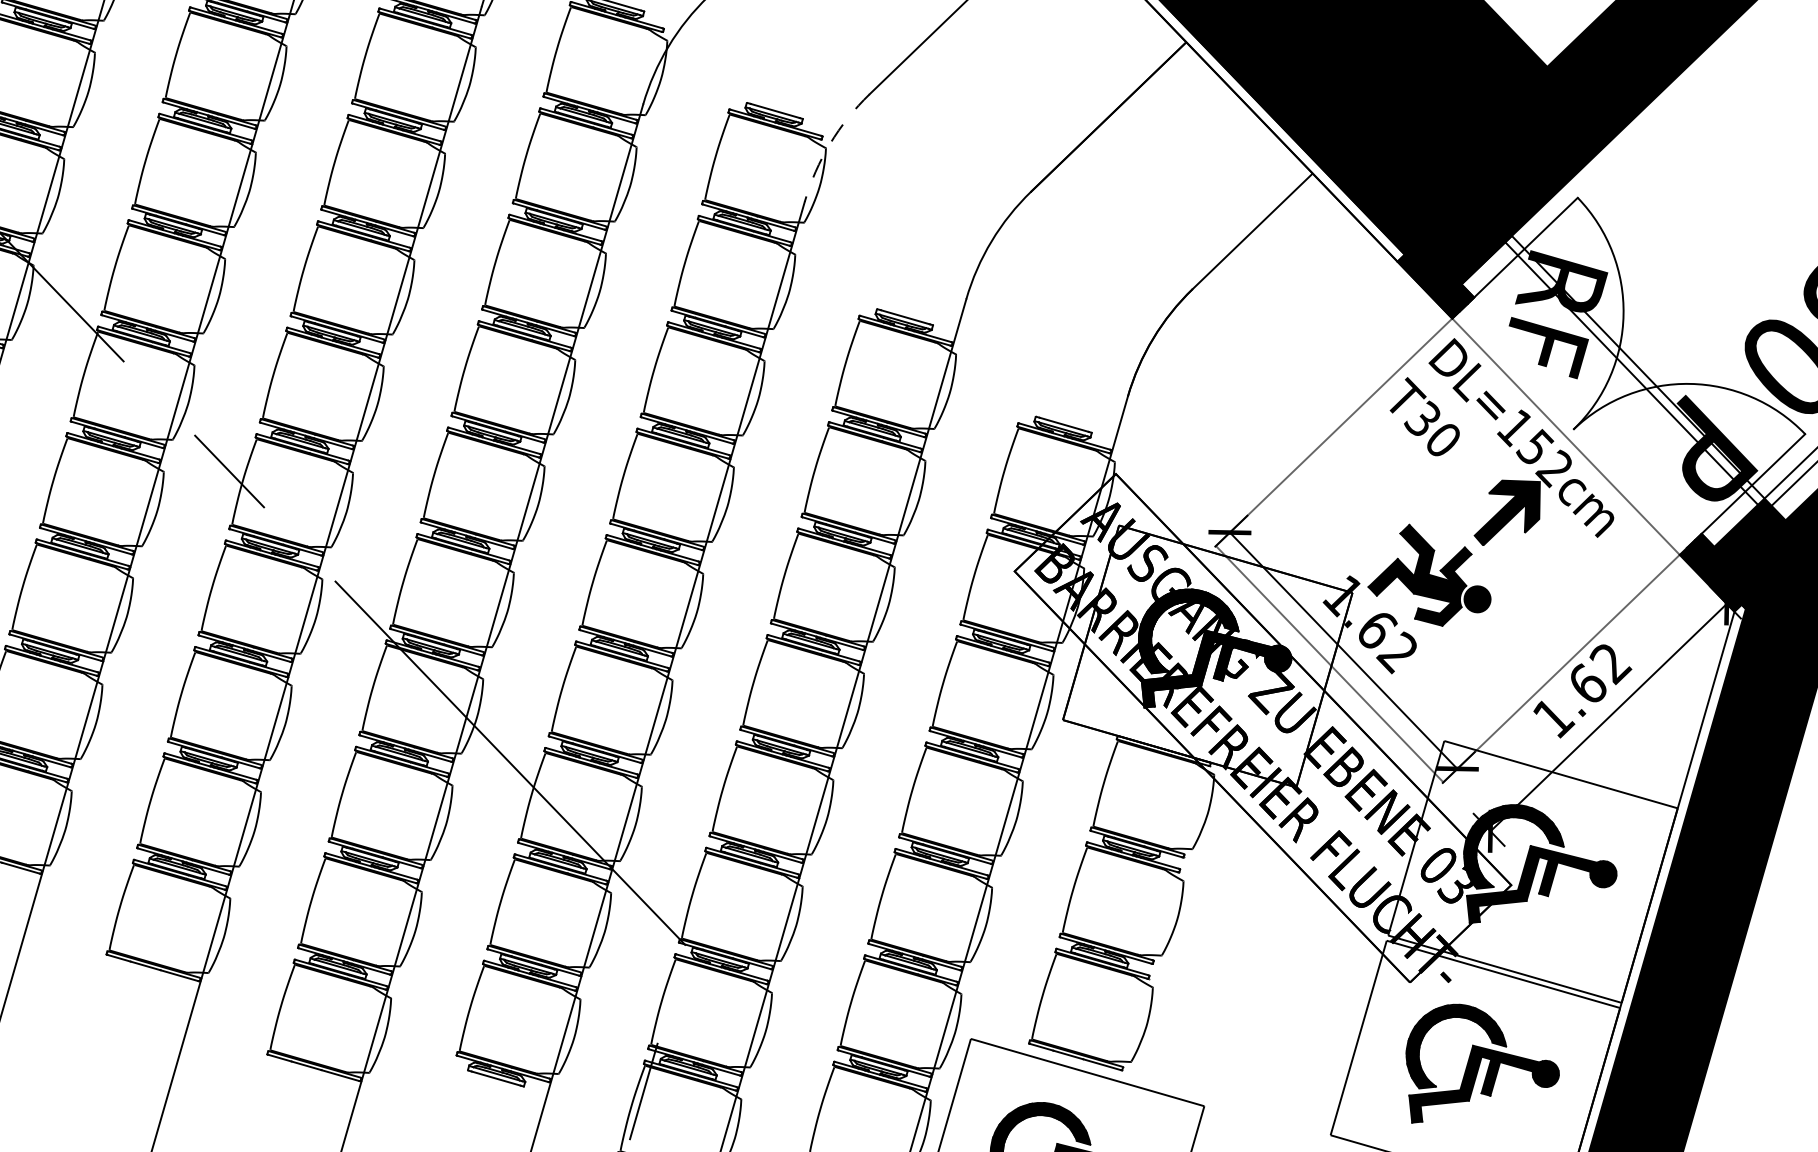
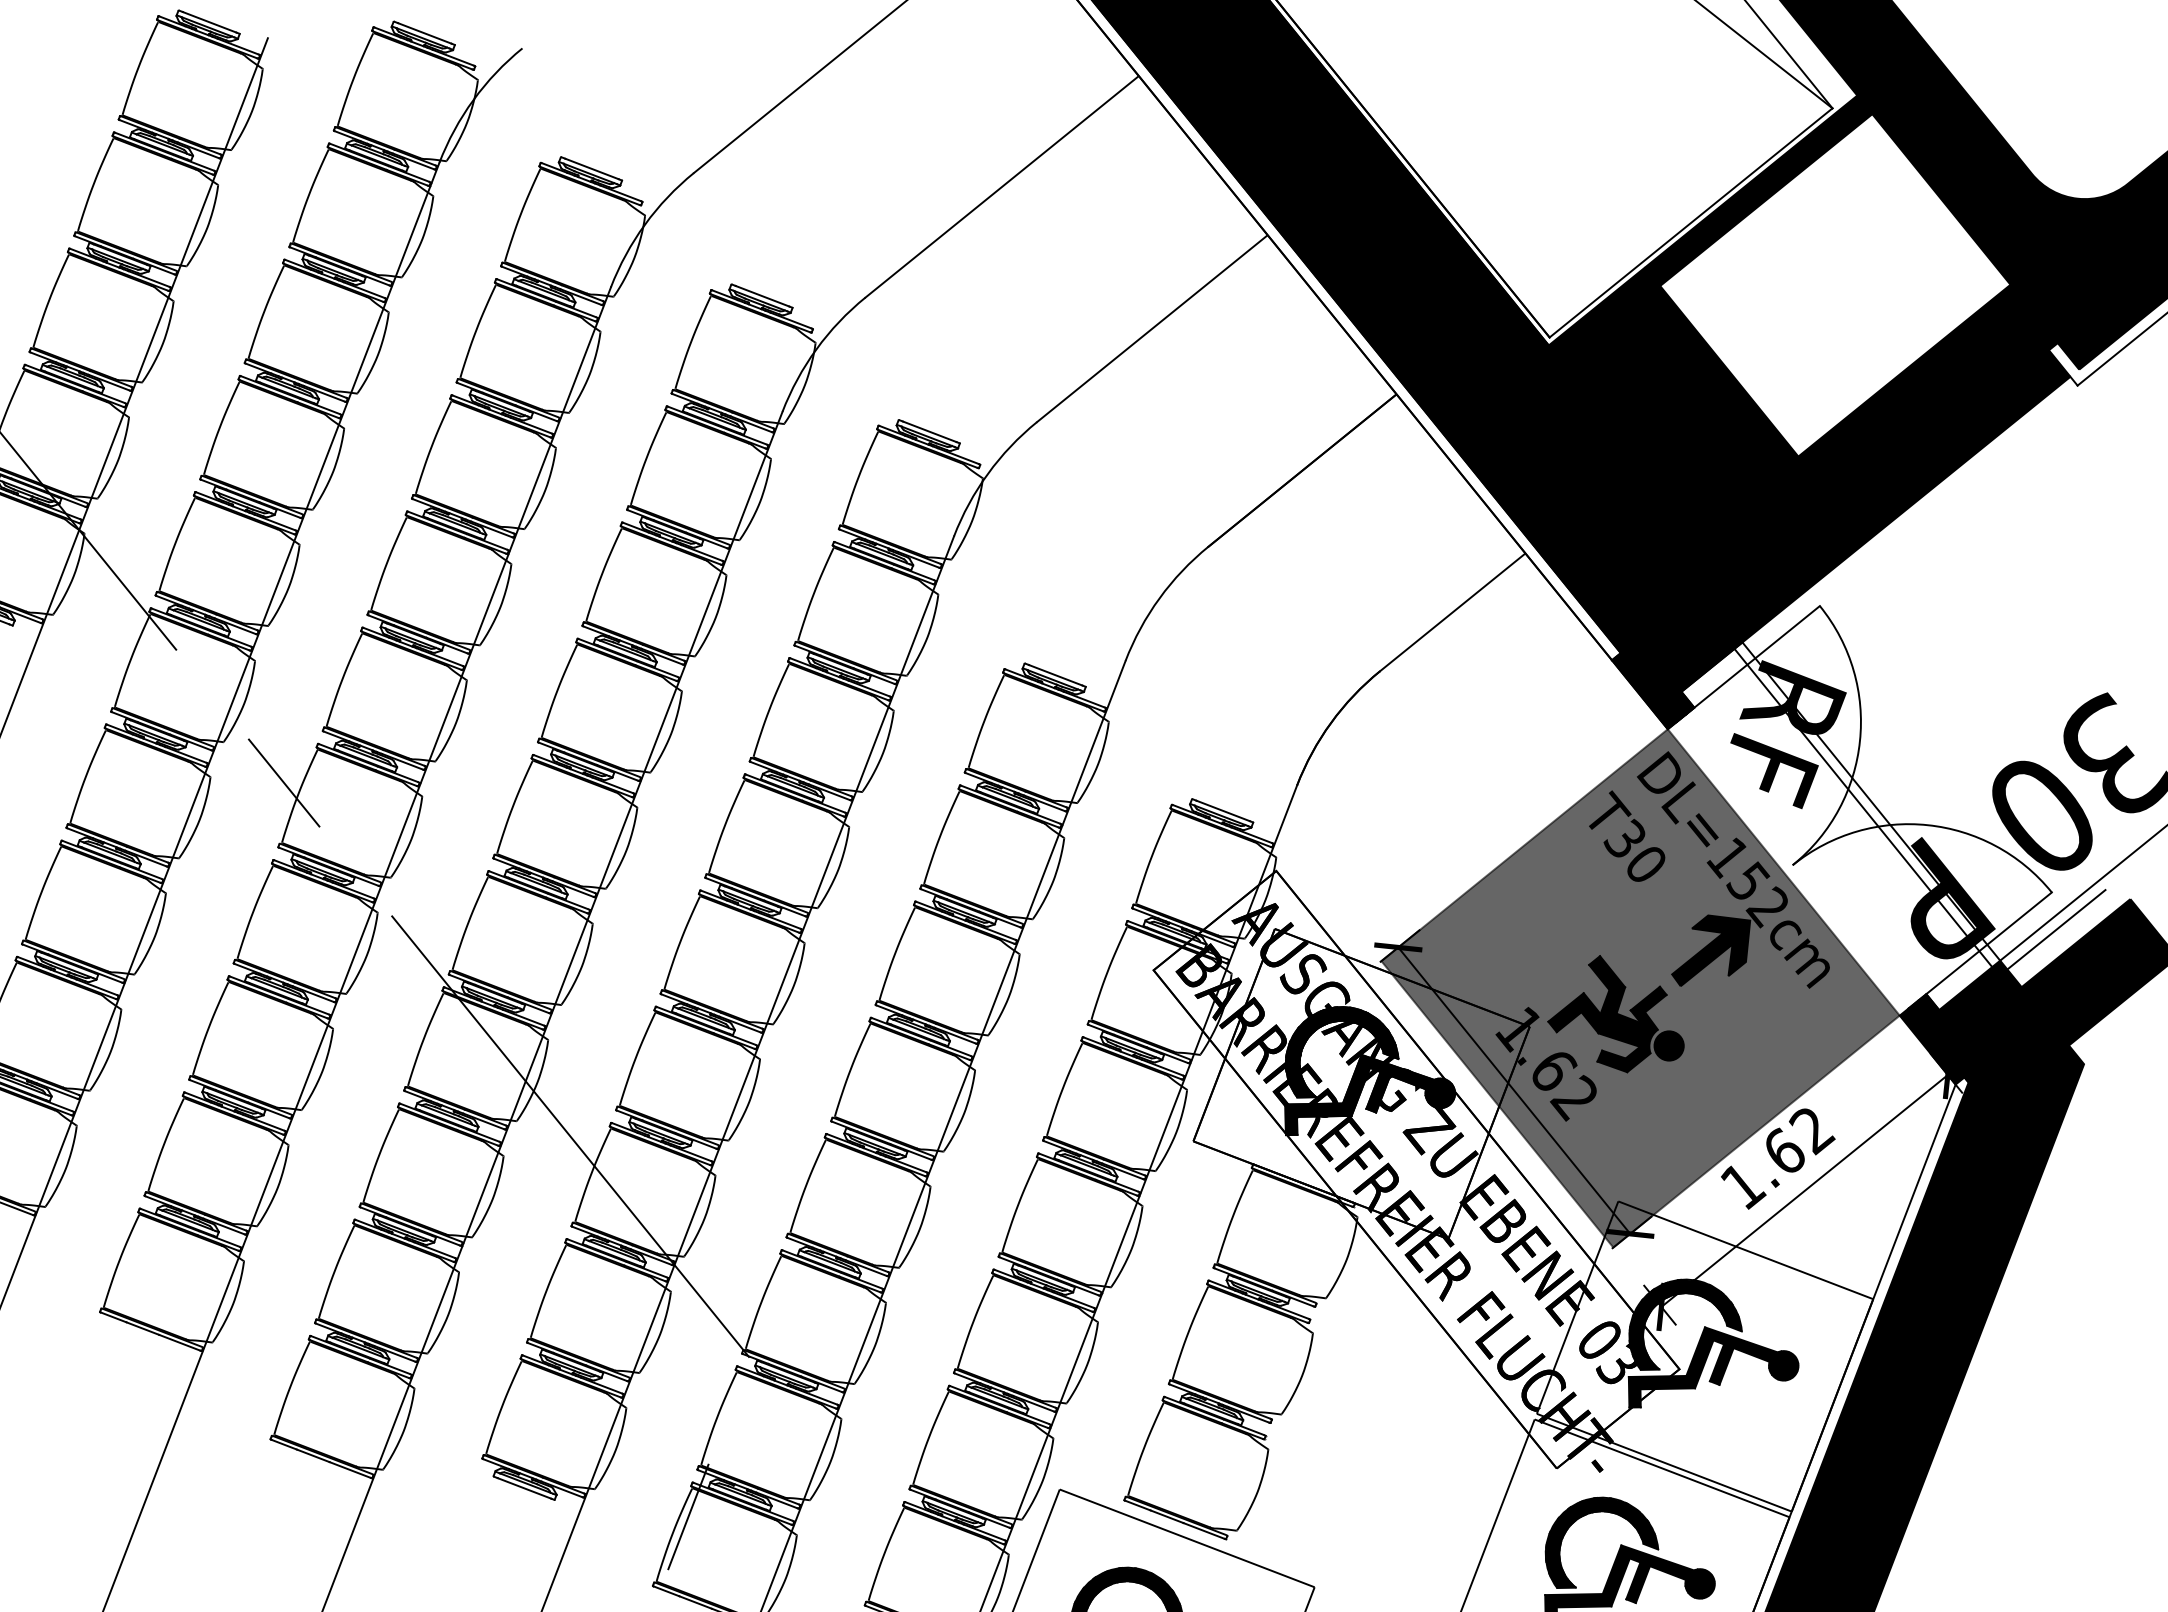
arc: (830, 143) -> (988, 473), dashed -> solid
fill: (1447, 550) -> (1640, 988), added

